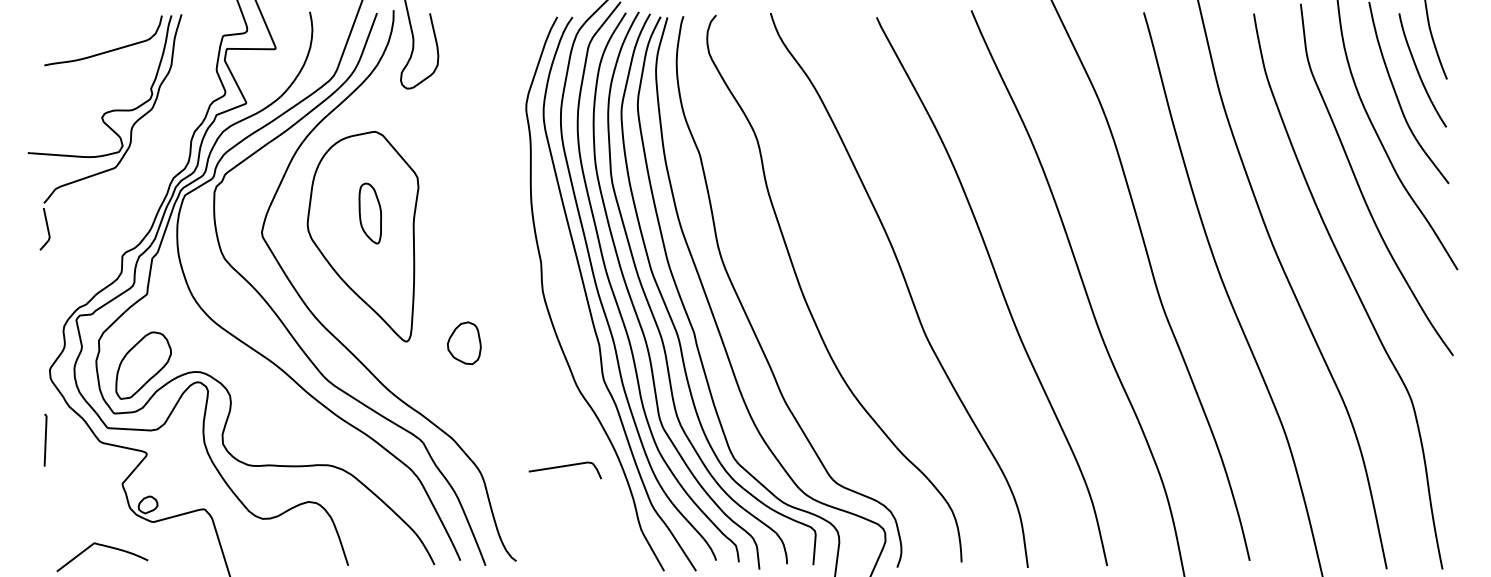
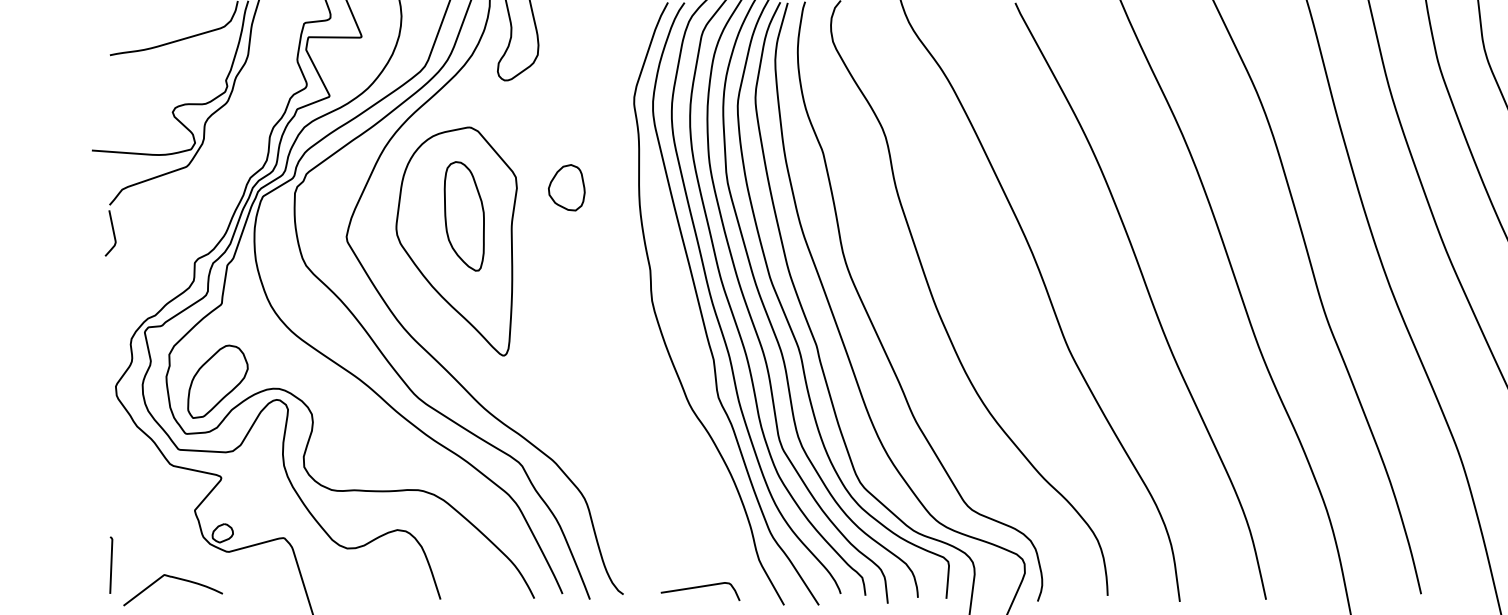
part: (370, 213) -> (464, 216), size x1.67
part: (464, 343) -> (566, 188), moved
line: (45, 439) -> (111, 564), moved
curve: (563, 467) -> (698, 588), moved

